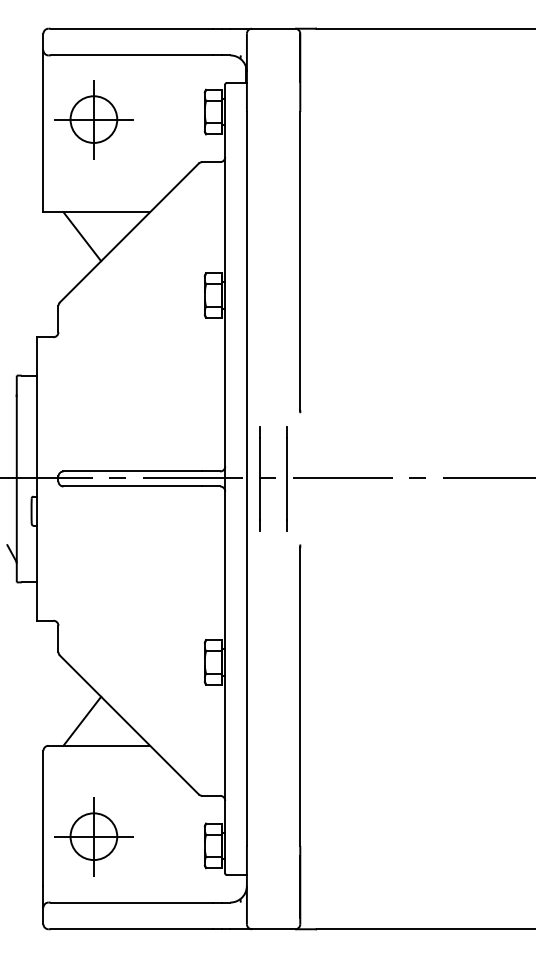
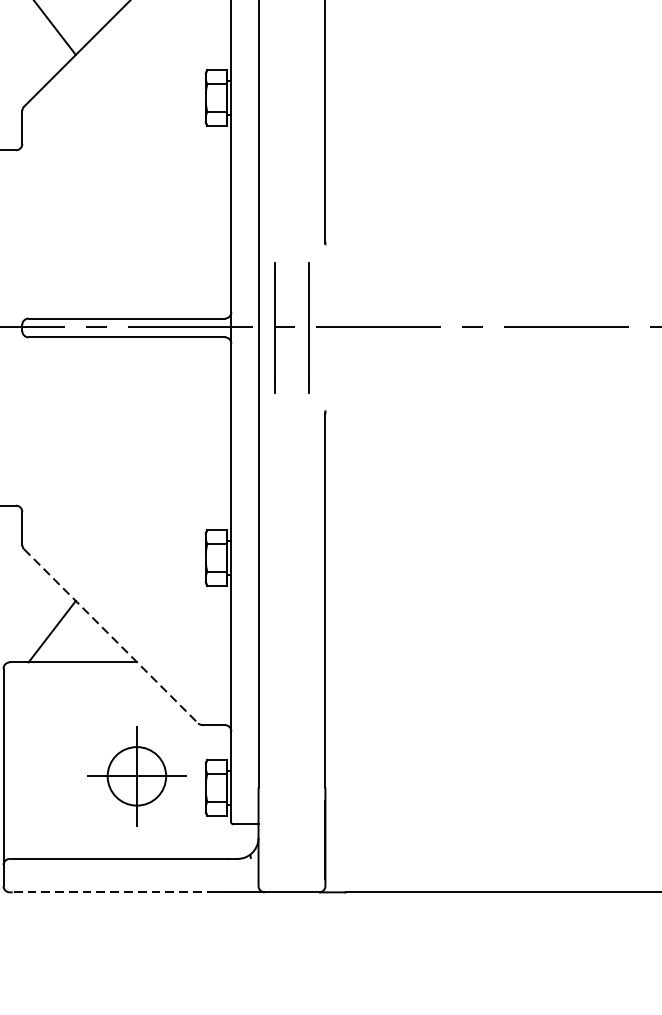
line: (129, 725) -> (111, 636), solid -> dashed
part: (93, 836) -> (136, 776), moved
line: (131, 929) -> (113, 892), solid -> dashed

